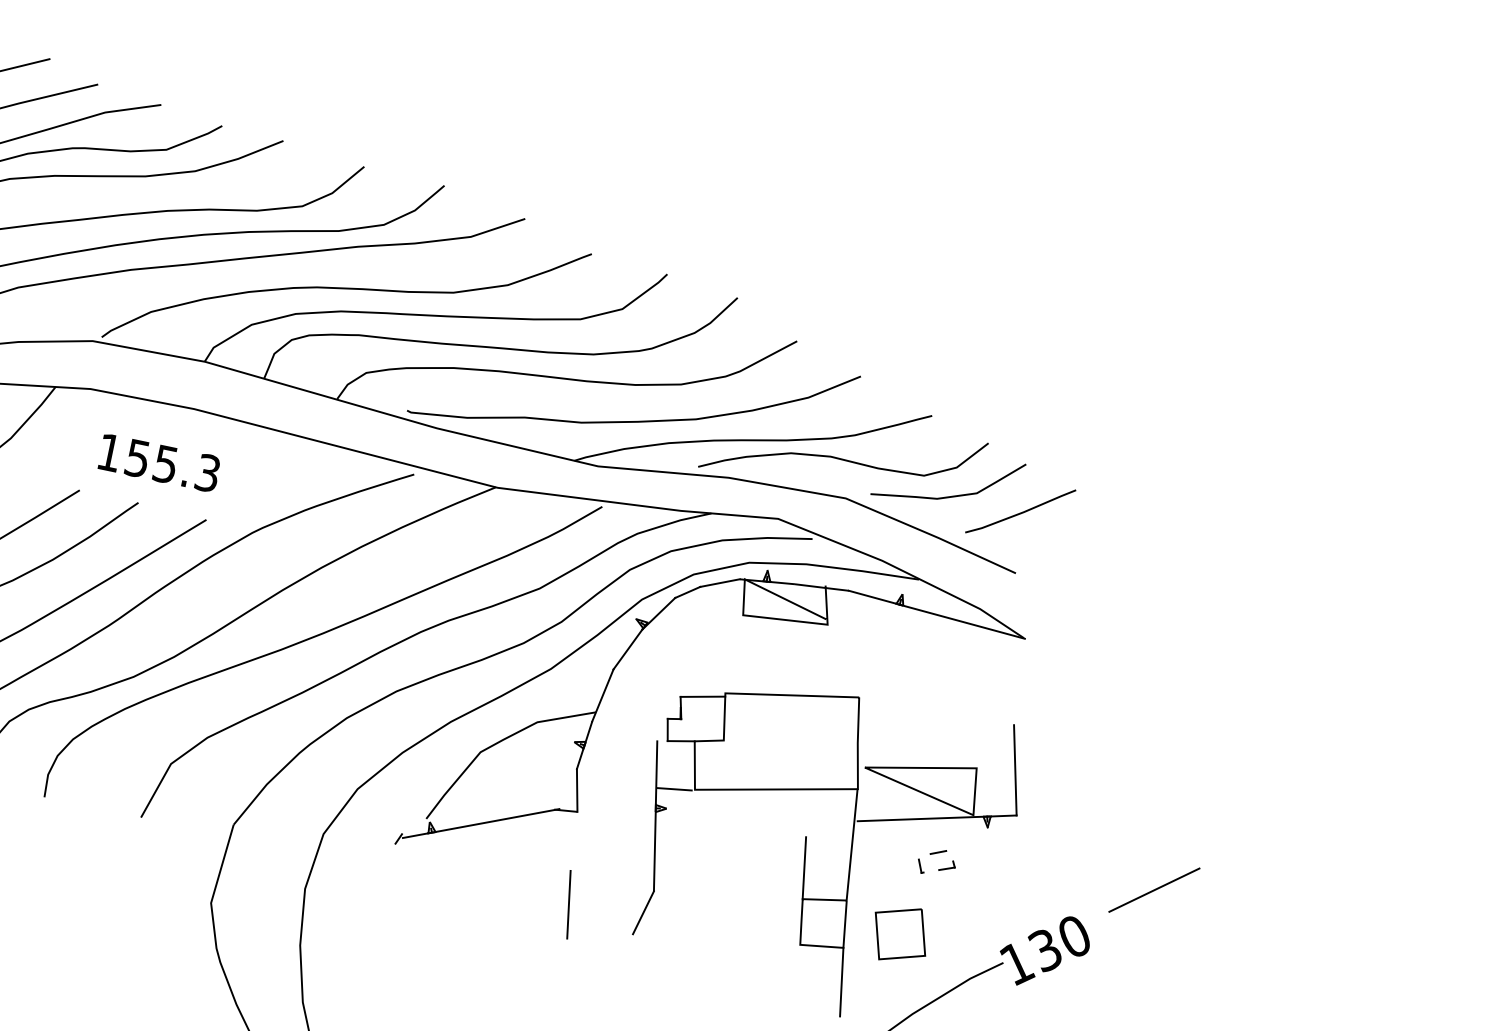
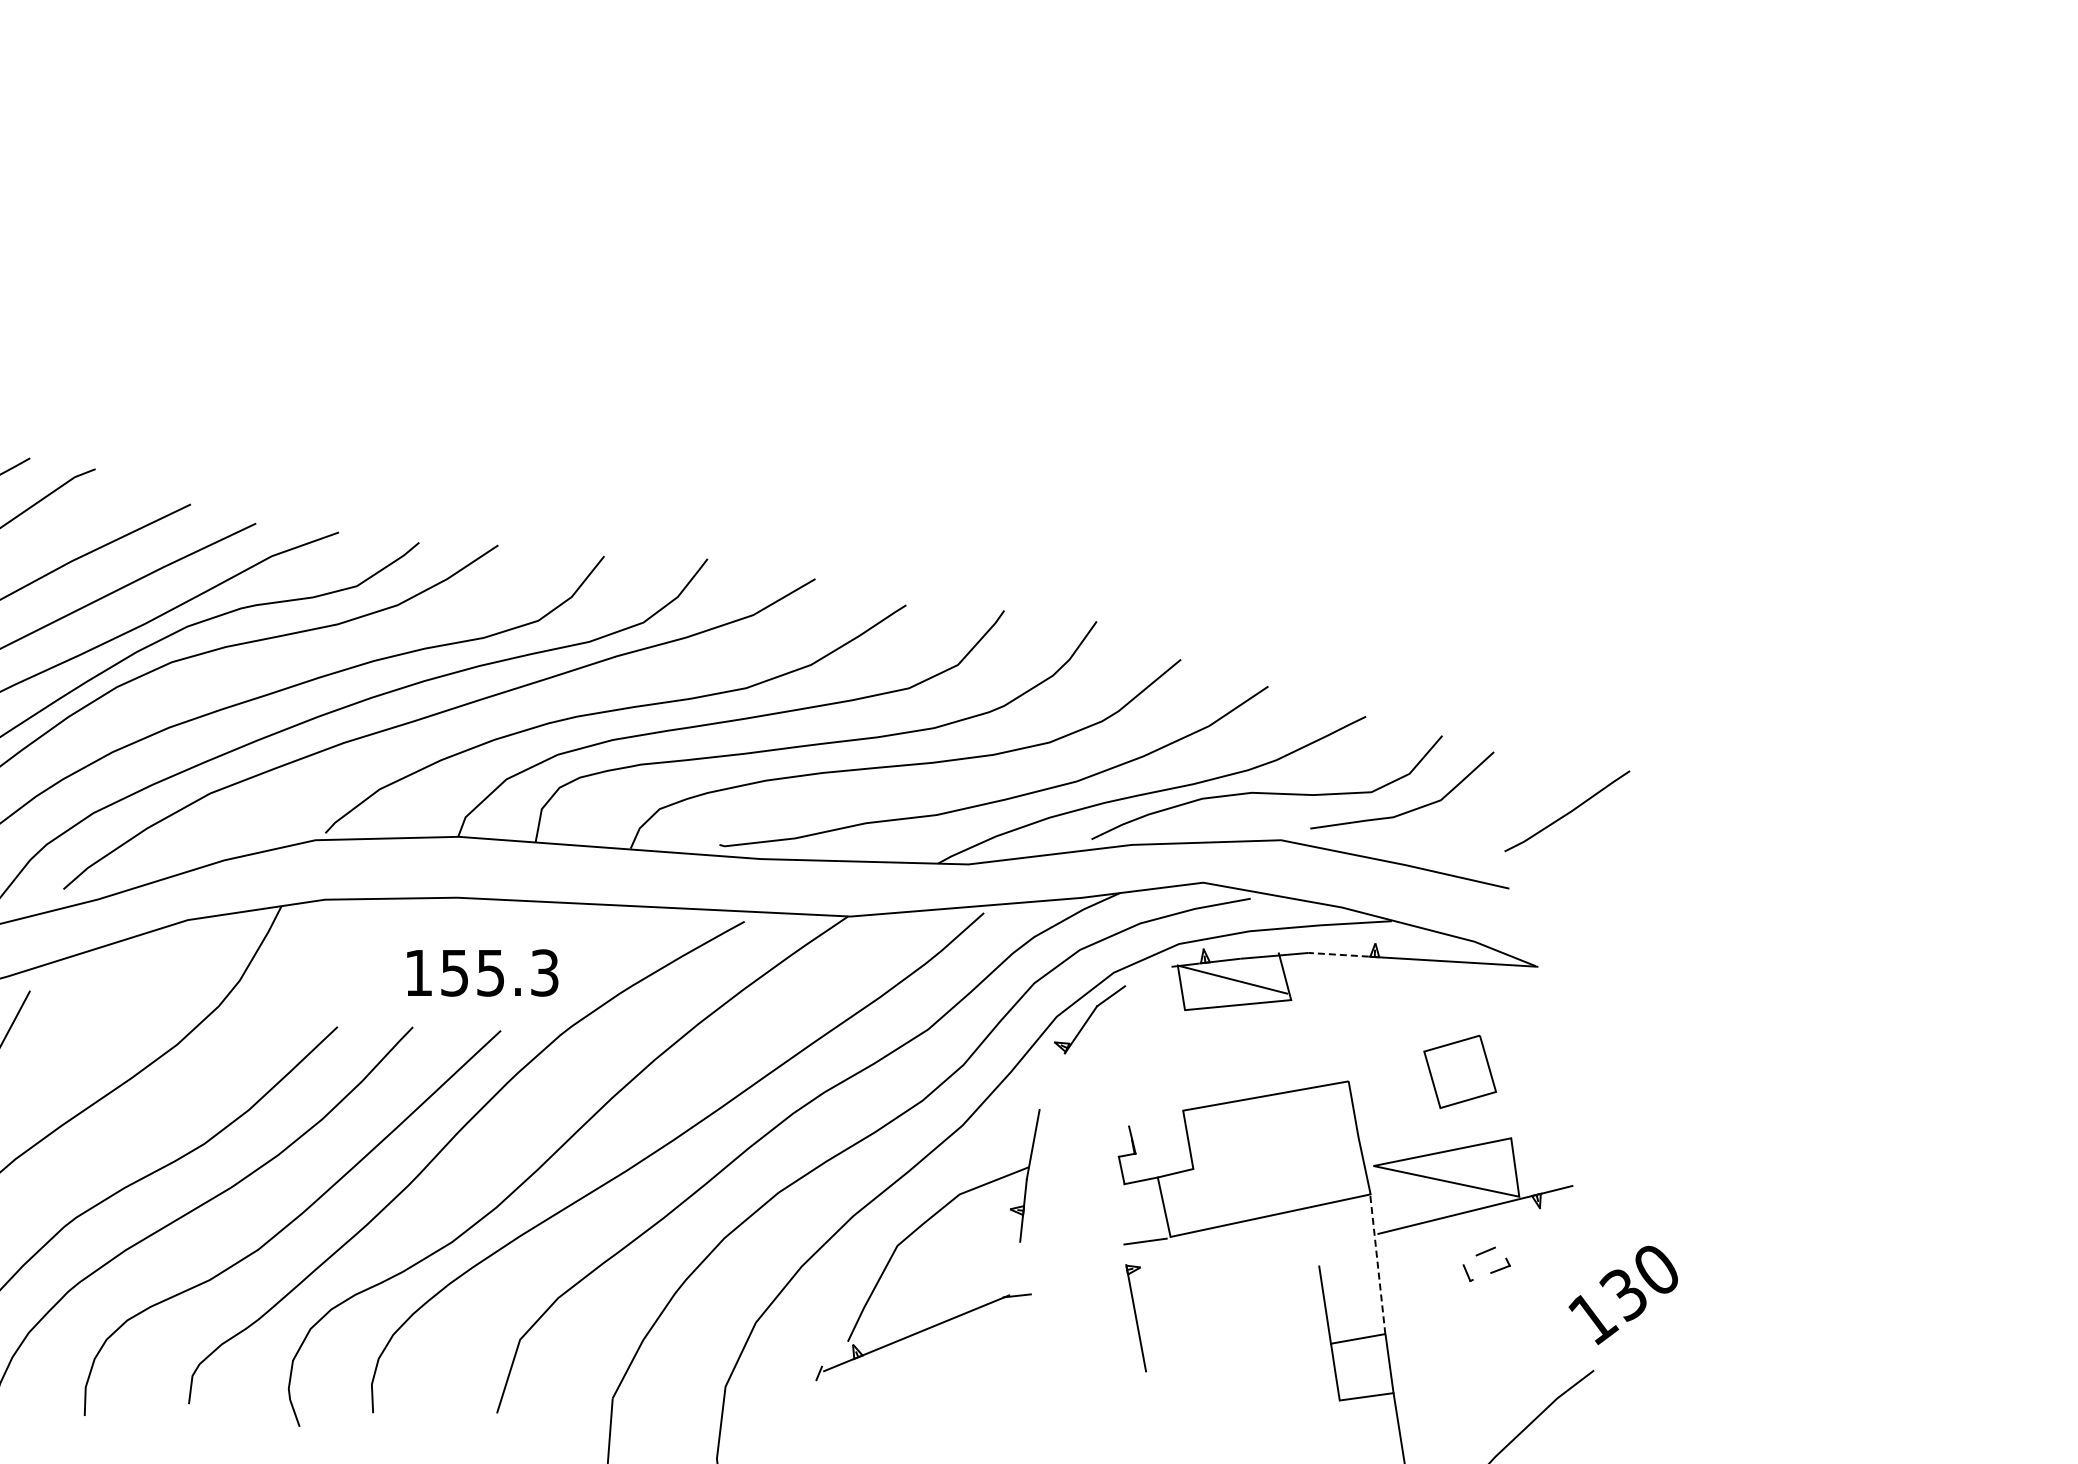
text: (159, 462) -> (482, 972), moved
line: (1020, 512) -> (1567, 812), moved
line: (719, 582) -> (1147, 976), removed
line: (871, 596) -> (1338, 954), solid -> dashed
line: (627, 649) -> (1051, 1081), removed
line: (702, 696) -> (1156, 1120), removed
line: (1015, 770) -> (1559, 1130), removed
line: (656, 772) -> (1118, 1225), removed
line: (576, 789) -> (1025, 1267), removed
line: (852, 844) -> (1377, 1263), solid -> dashed
line: (1154, 890) -> (1760, 1242), removed
line: (568, 904) -> (1044, 1410), removed
line: (643, 912) -> (1138, 1401), removed
part: (900, 934) -> (1460, 1071), moved
text: (1043, 950) -> (1622, 1295), moved

